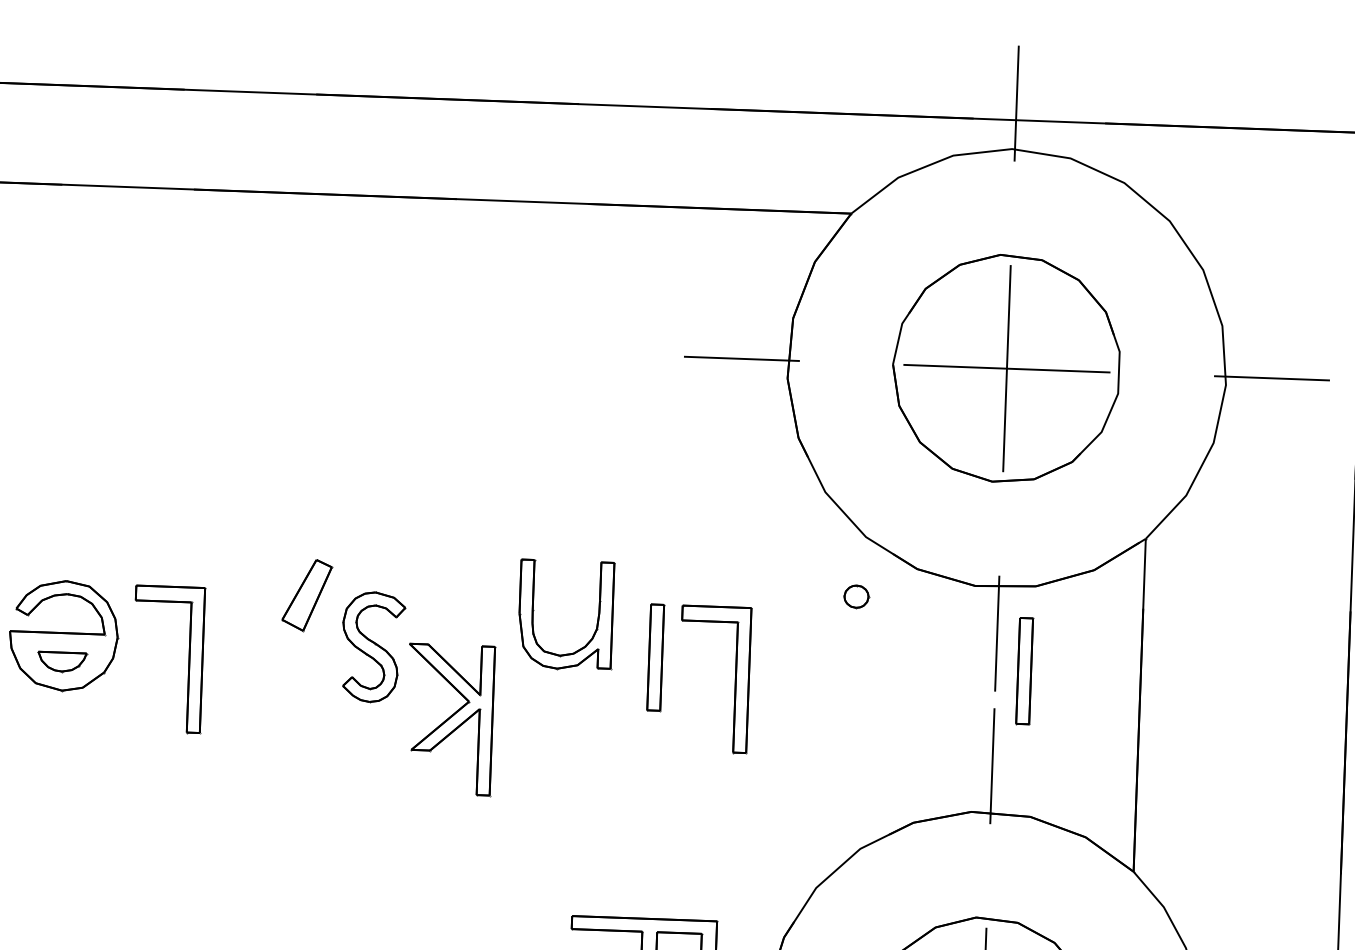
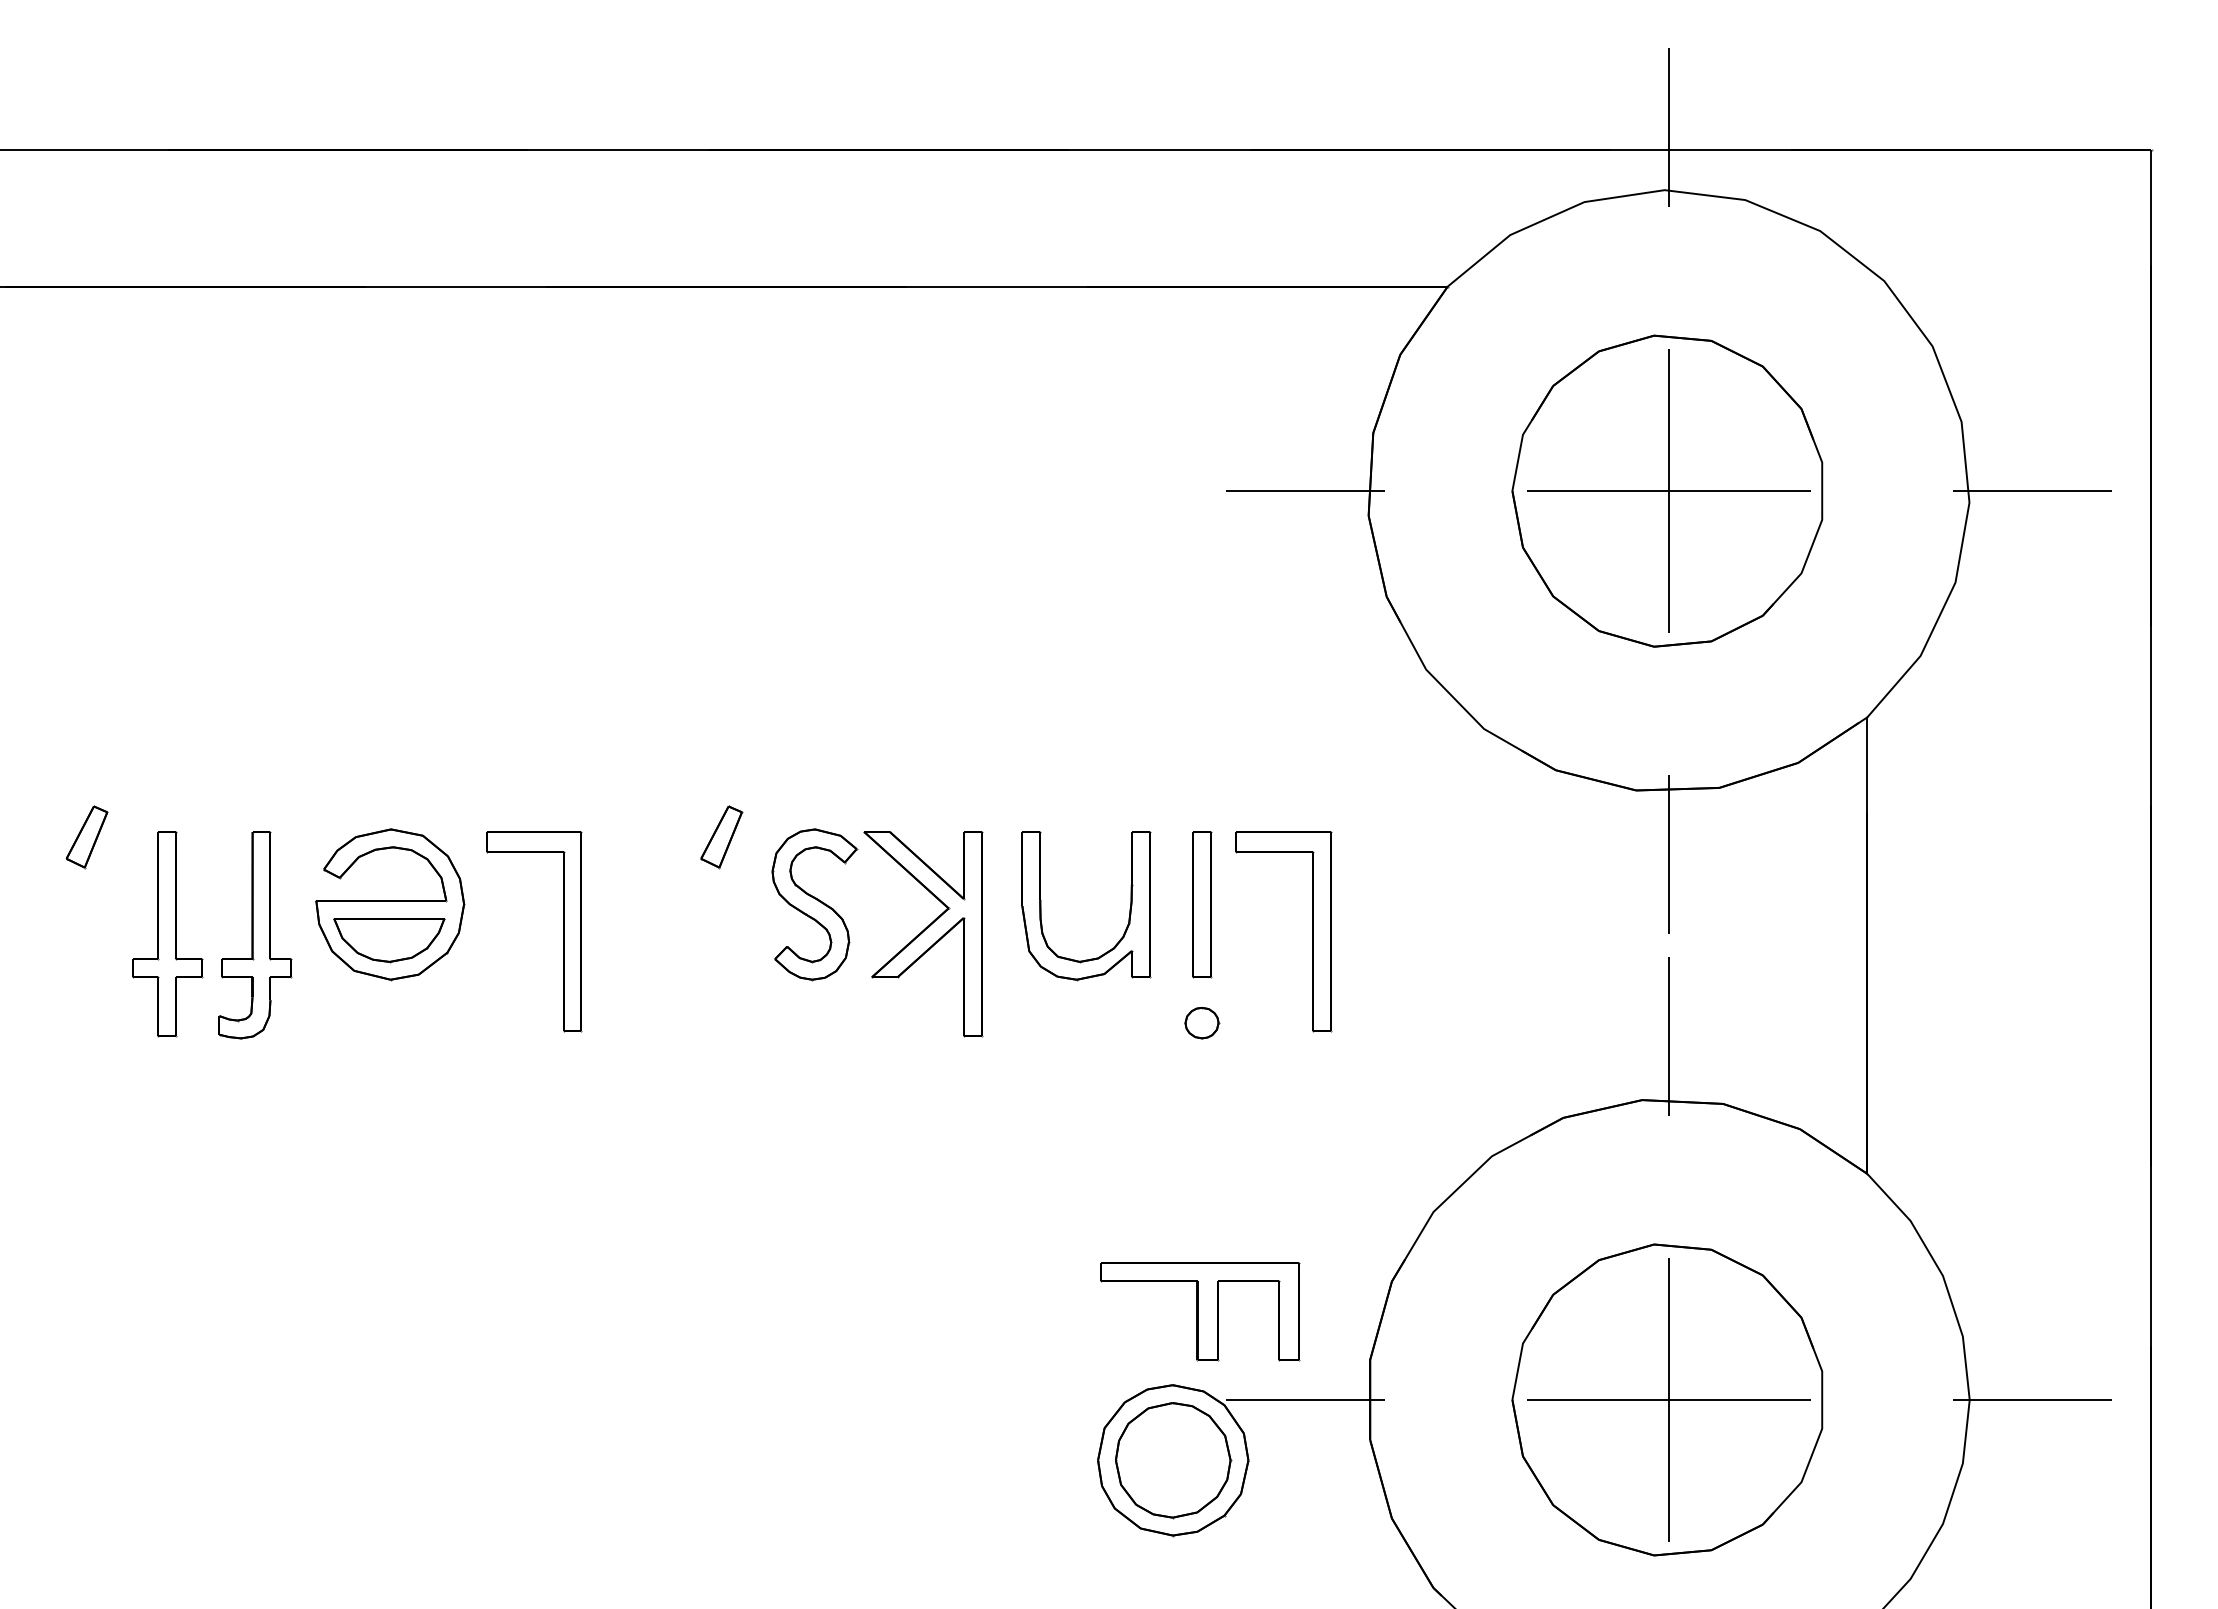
part: (307, 595) -> (721, 837), size x0.62
part: (856, 597) -> (1202, 1023), moved
part: (597, 618) -> (1129, 908), moved
part: (62, 662) -> (389, 940), size x1.67
part: (1024, 671) -> (1708, 904), removed
part: (450, 720) -> (923, 934), moved

